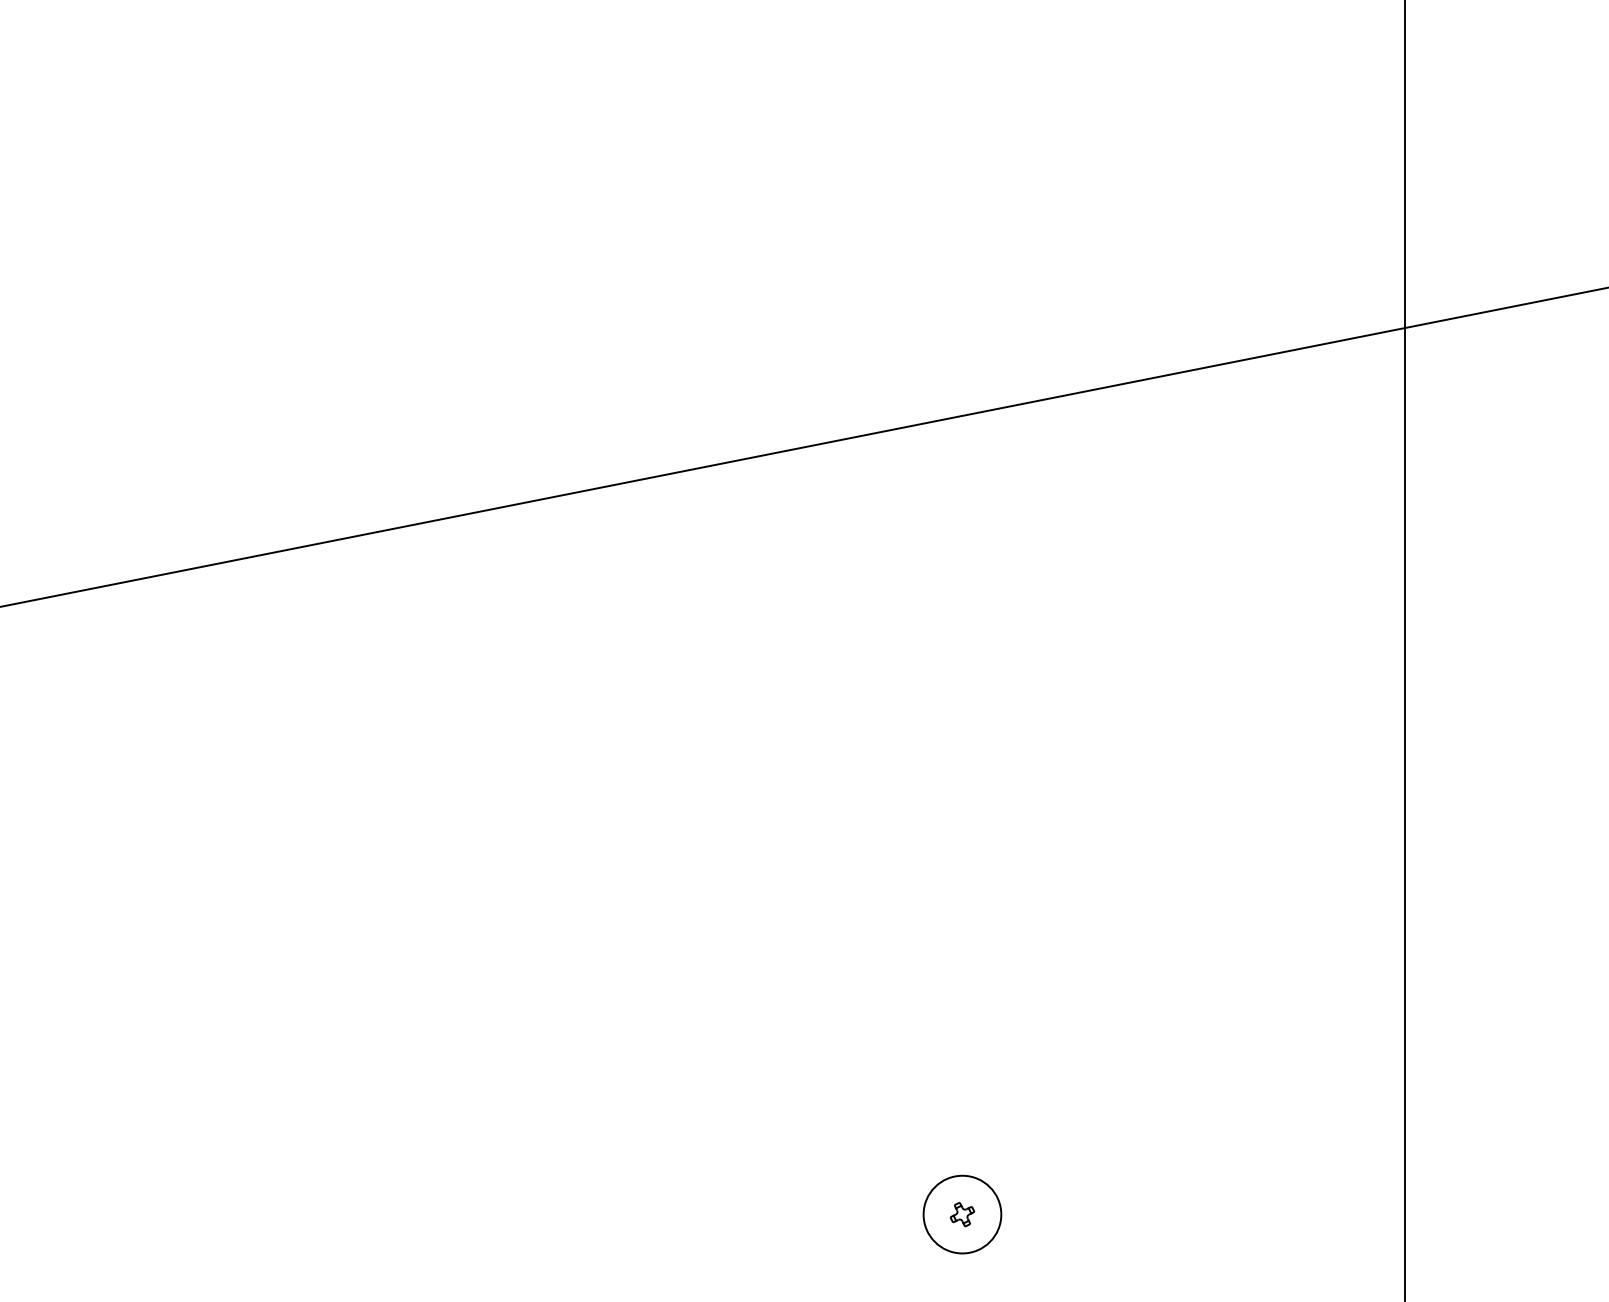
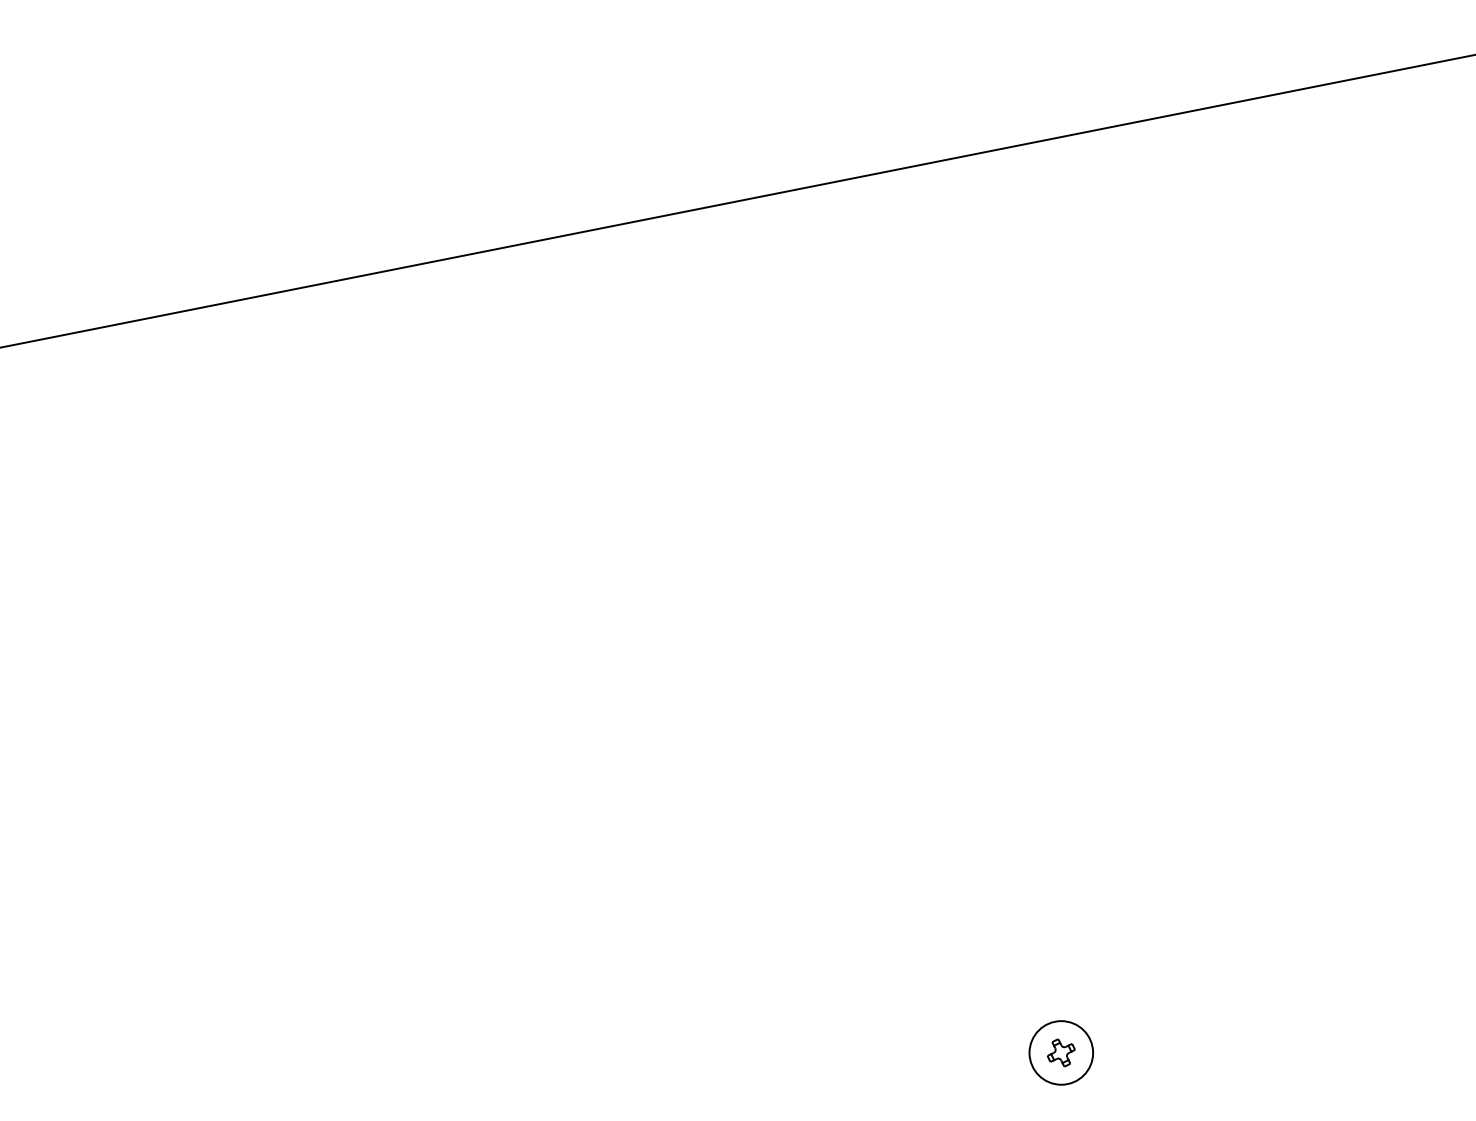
circle: (962, 1214) -> (1061, 1052), size x0.71

